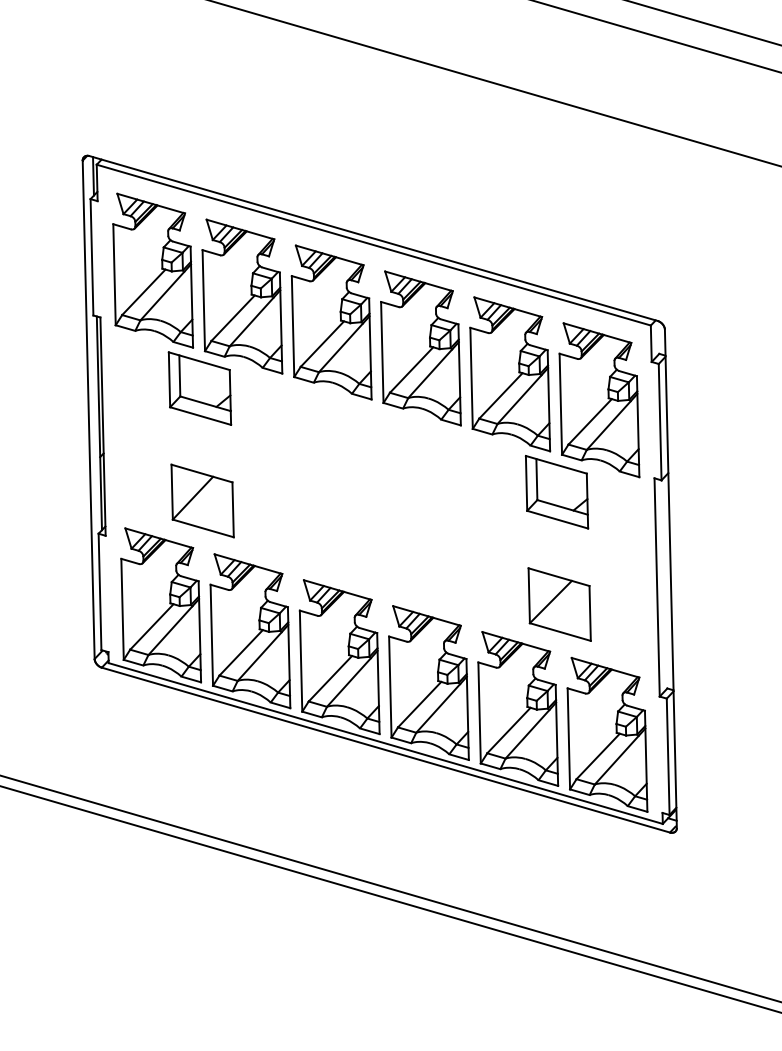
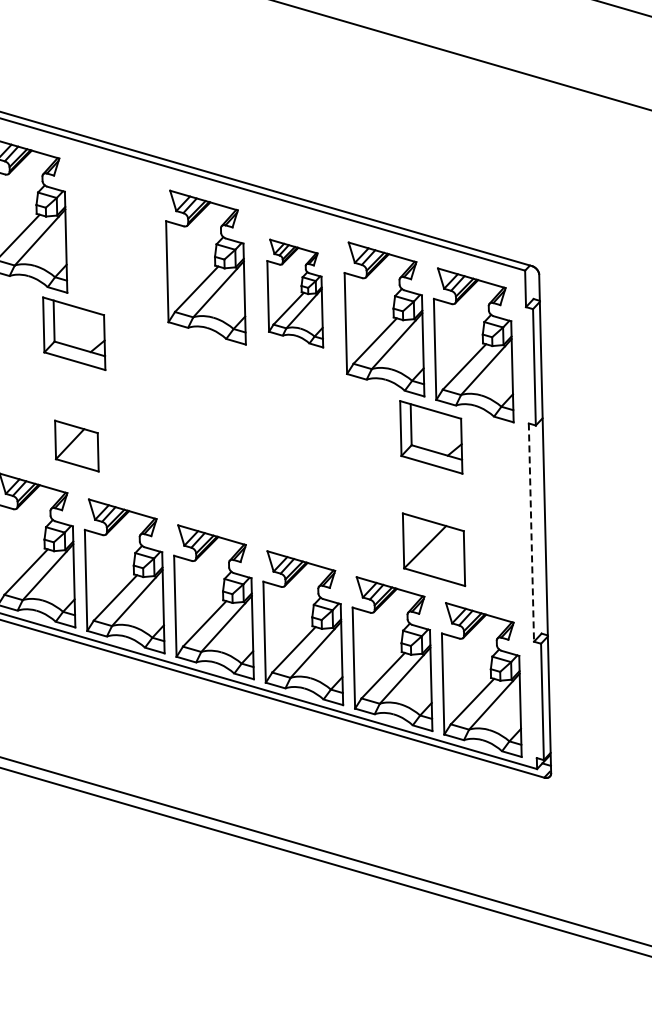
part: (242, 296) -> (116, 241), removed
part: (420, 348) -> (294, 293), size x0.7
part: (202, 500) -> (76, 445), size x0.7
line: (657, 587) -> (531, 532), solid -> dashed

